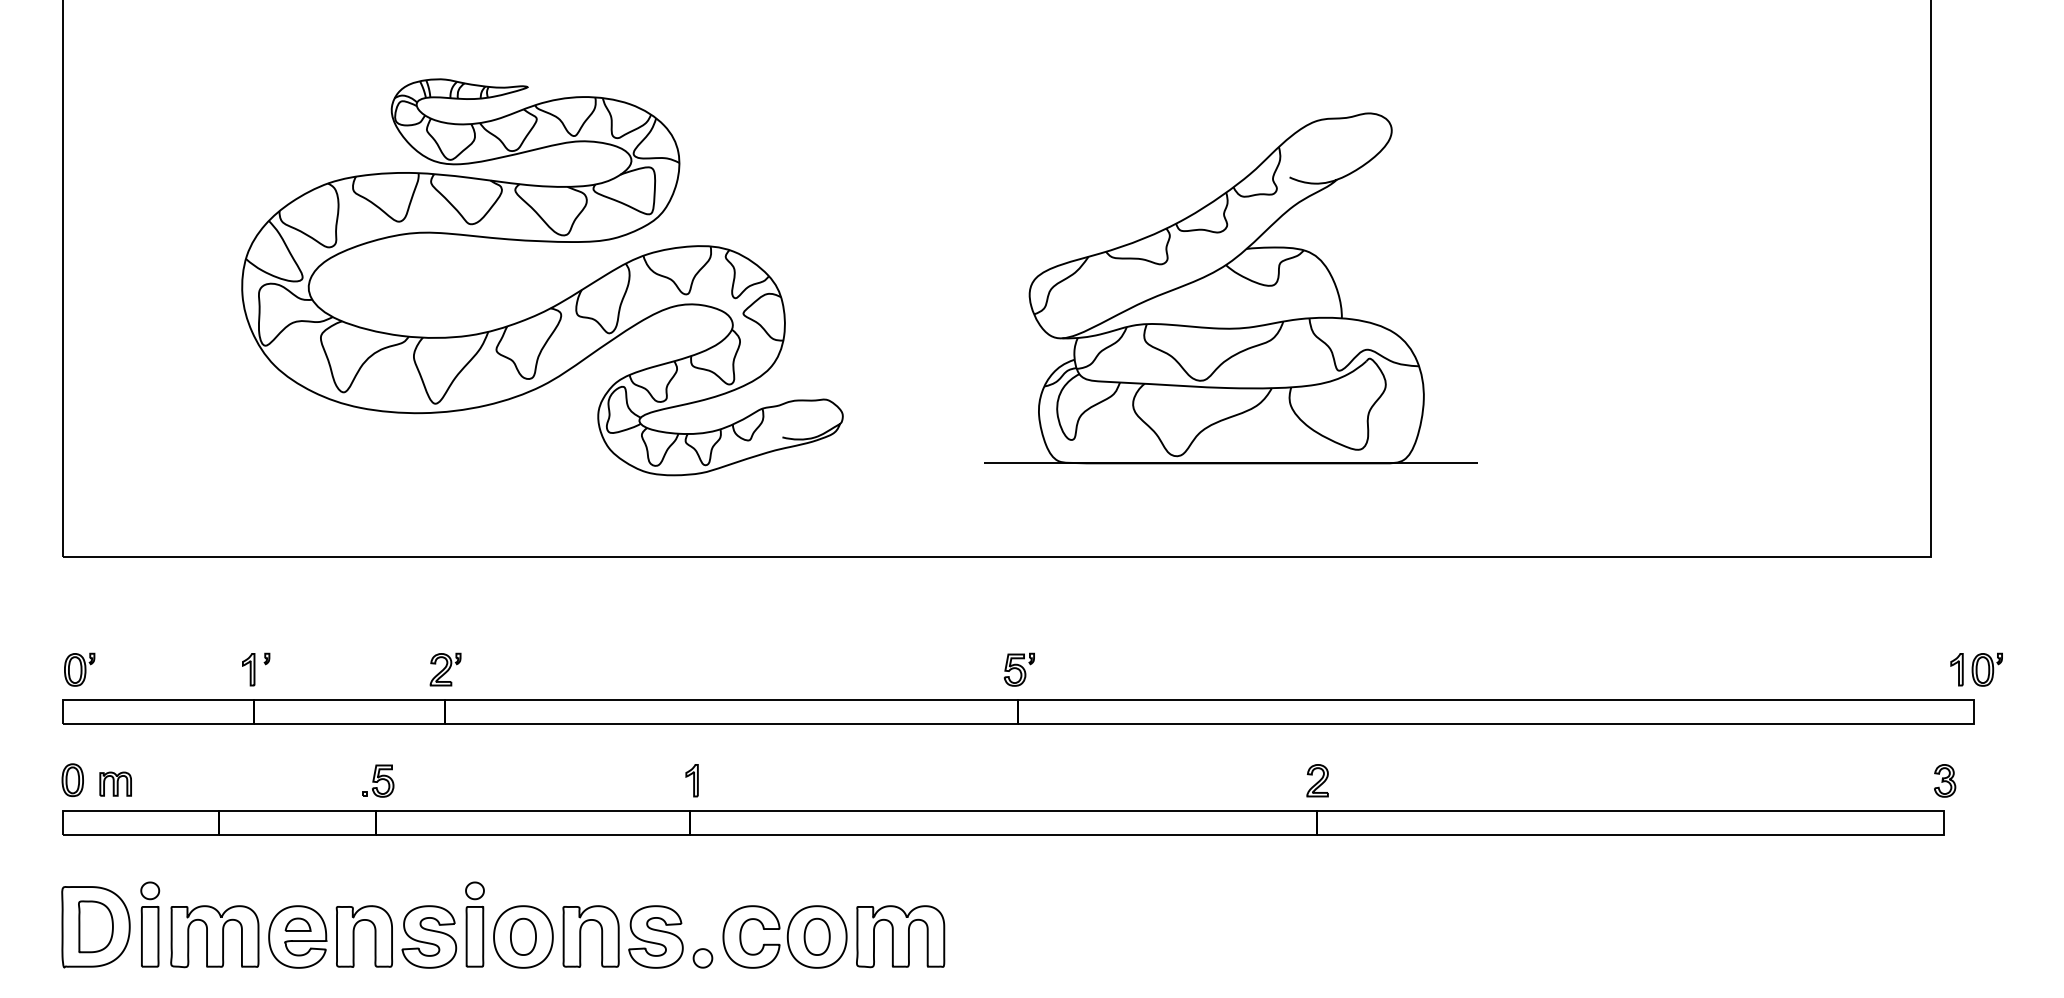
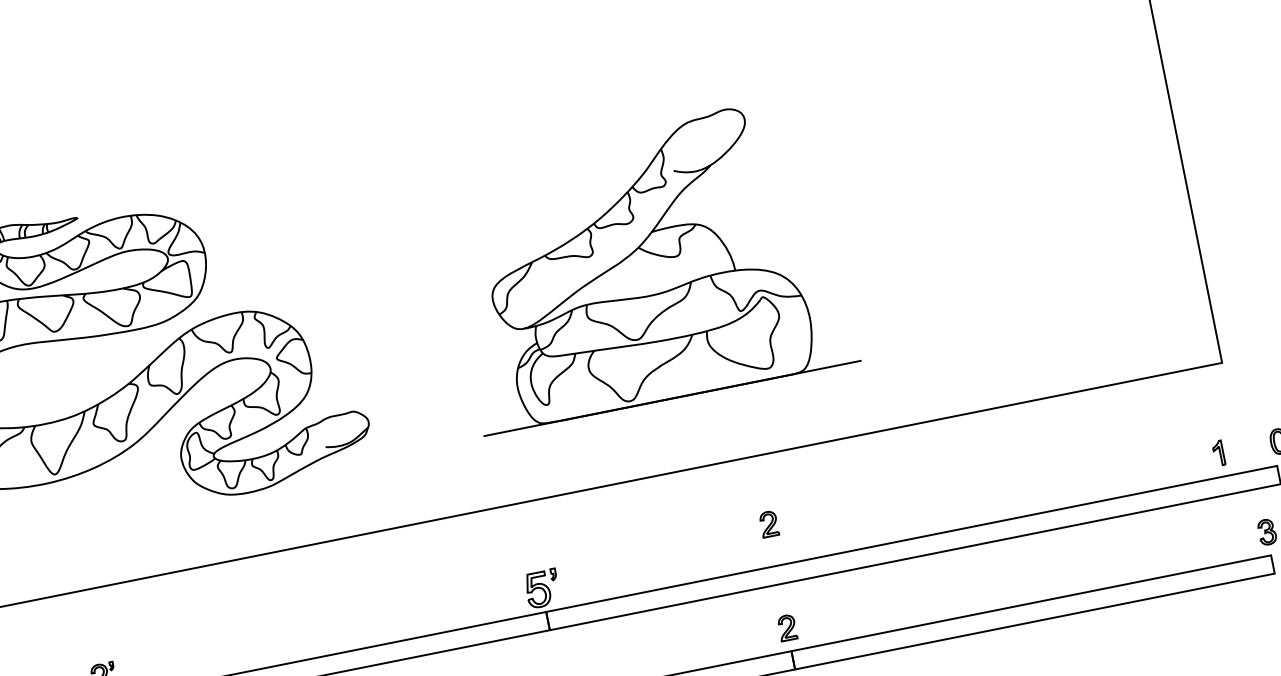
part: (1320, 645) -> (768, 524), added
part: (1018, 669) -> (541, 588), size x1.4
part: (1956, 669) -> (1218, 453), moved

